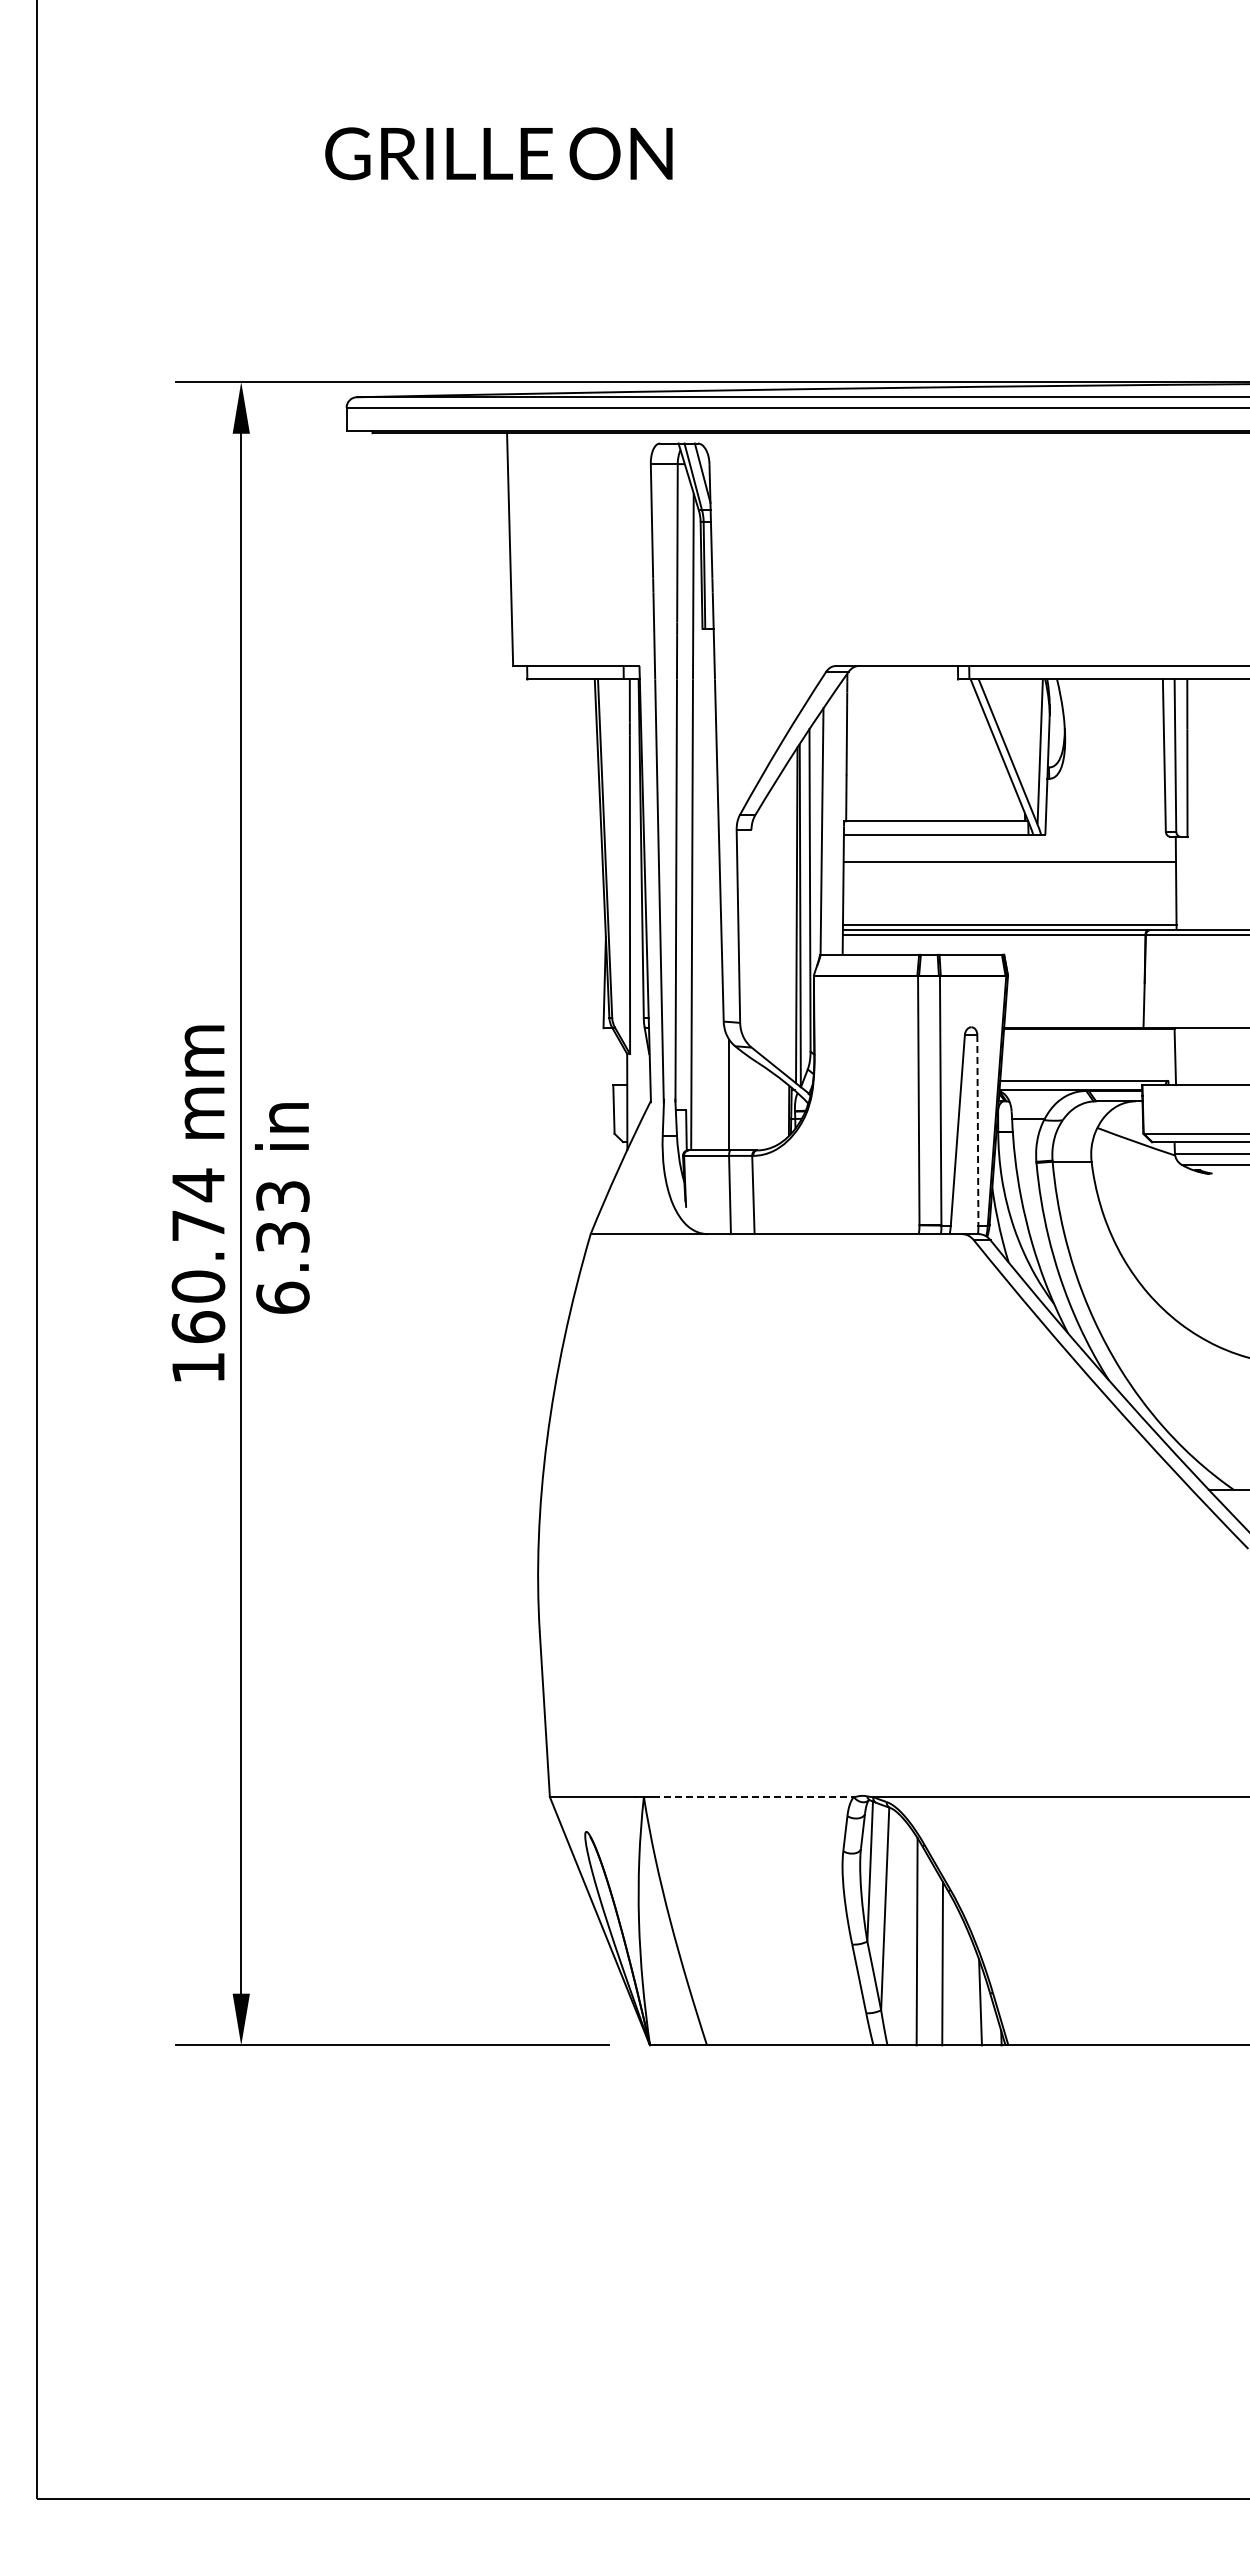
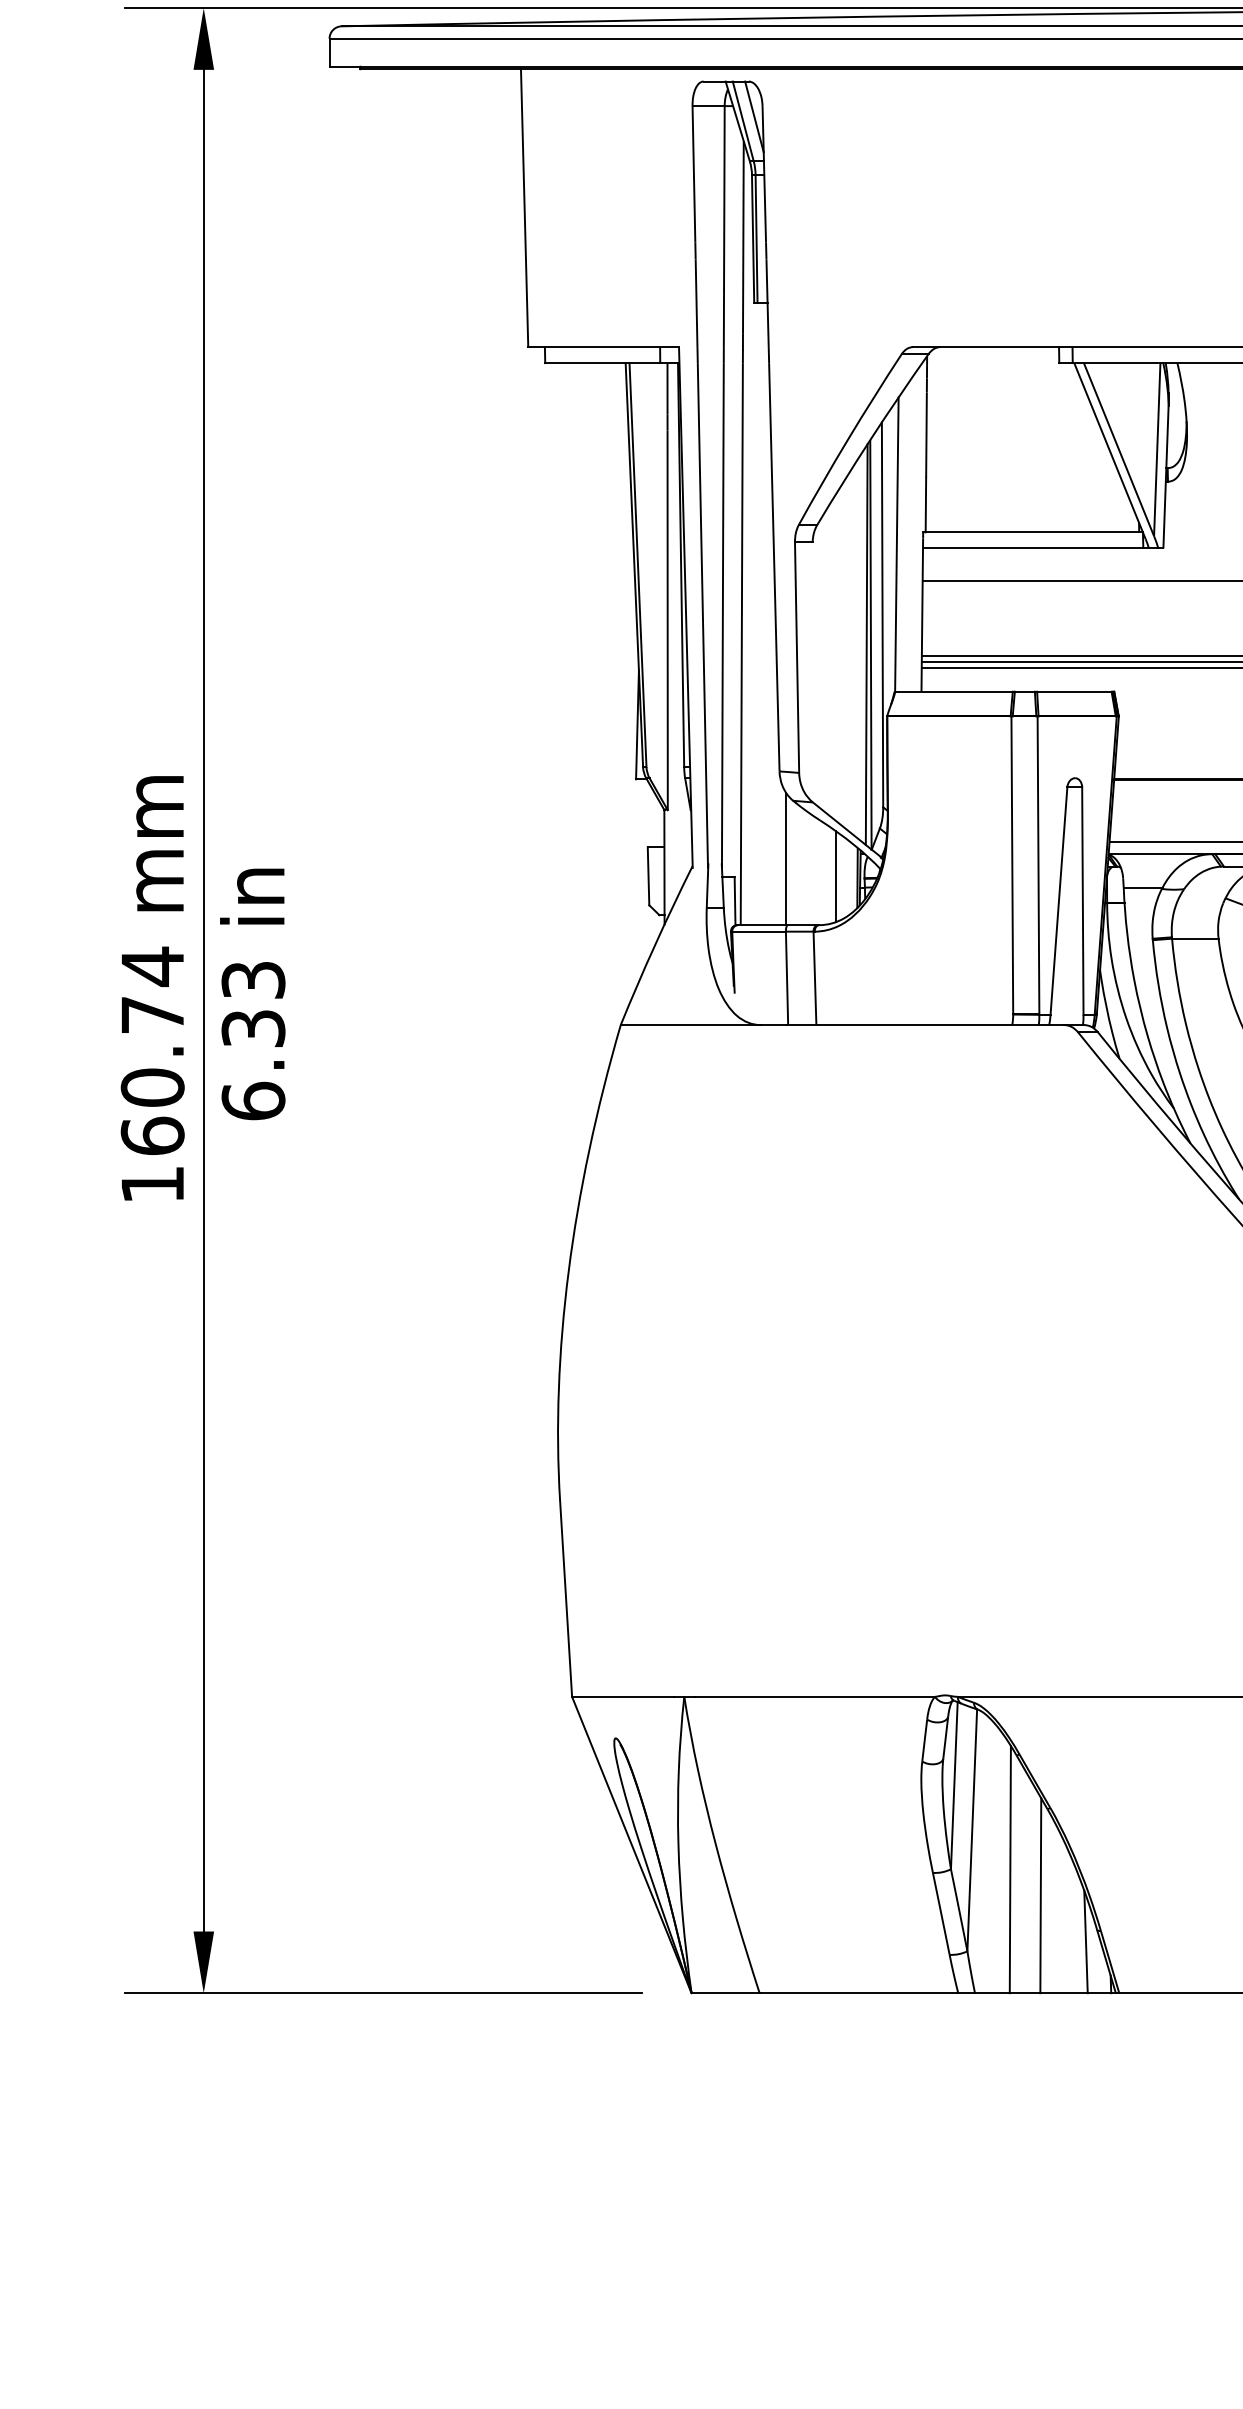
line: (770, 1109) -> (835, 876), added
line: (977, 1130) -> (1082, 901), dashed -> solid
line: (754, 1797) -> (816, 1697), dashed -> solid

